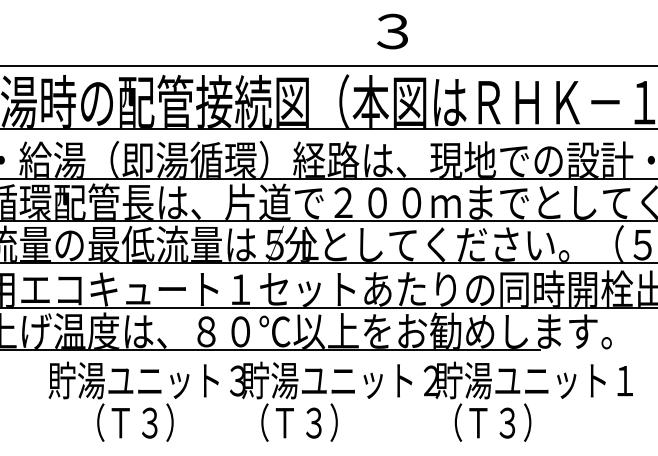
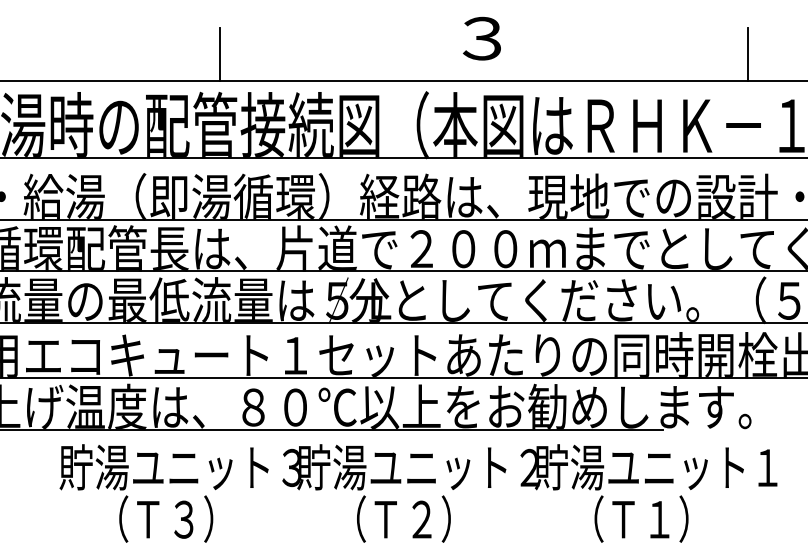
line: (178, 44) -> (219, 54), added
line: (608, 44) -> (747, 54), added
text: (313, 422) -> (385, 518), （Ｔ３） -> （Ｔ２）
text: (507, 422) -> (623, 518), （Ｔ３） -> （Ｔ１）

